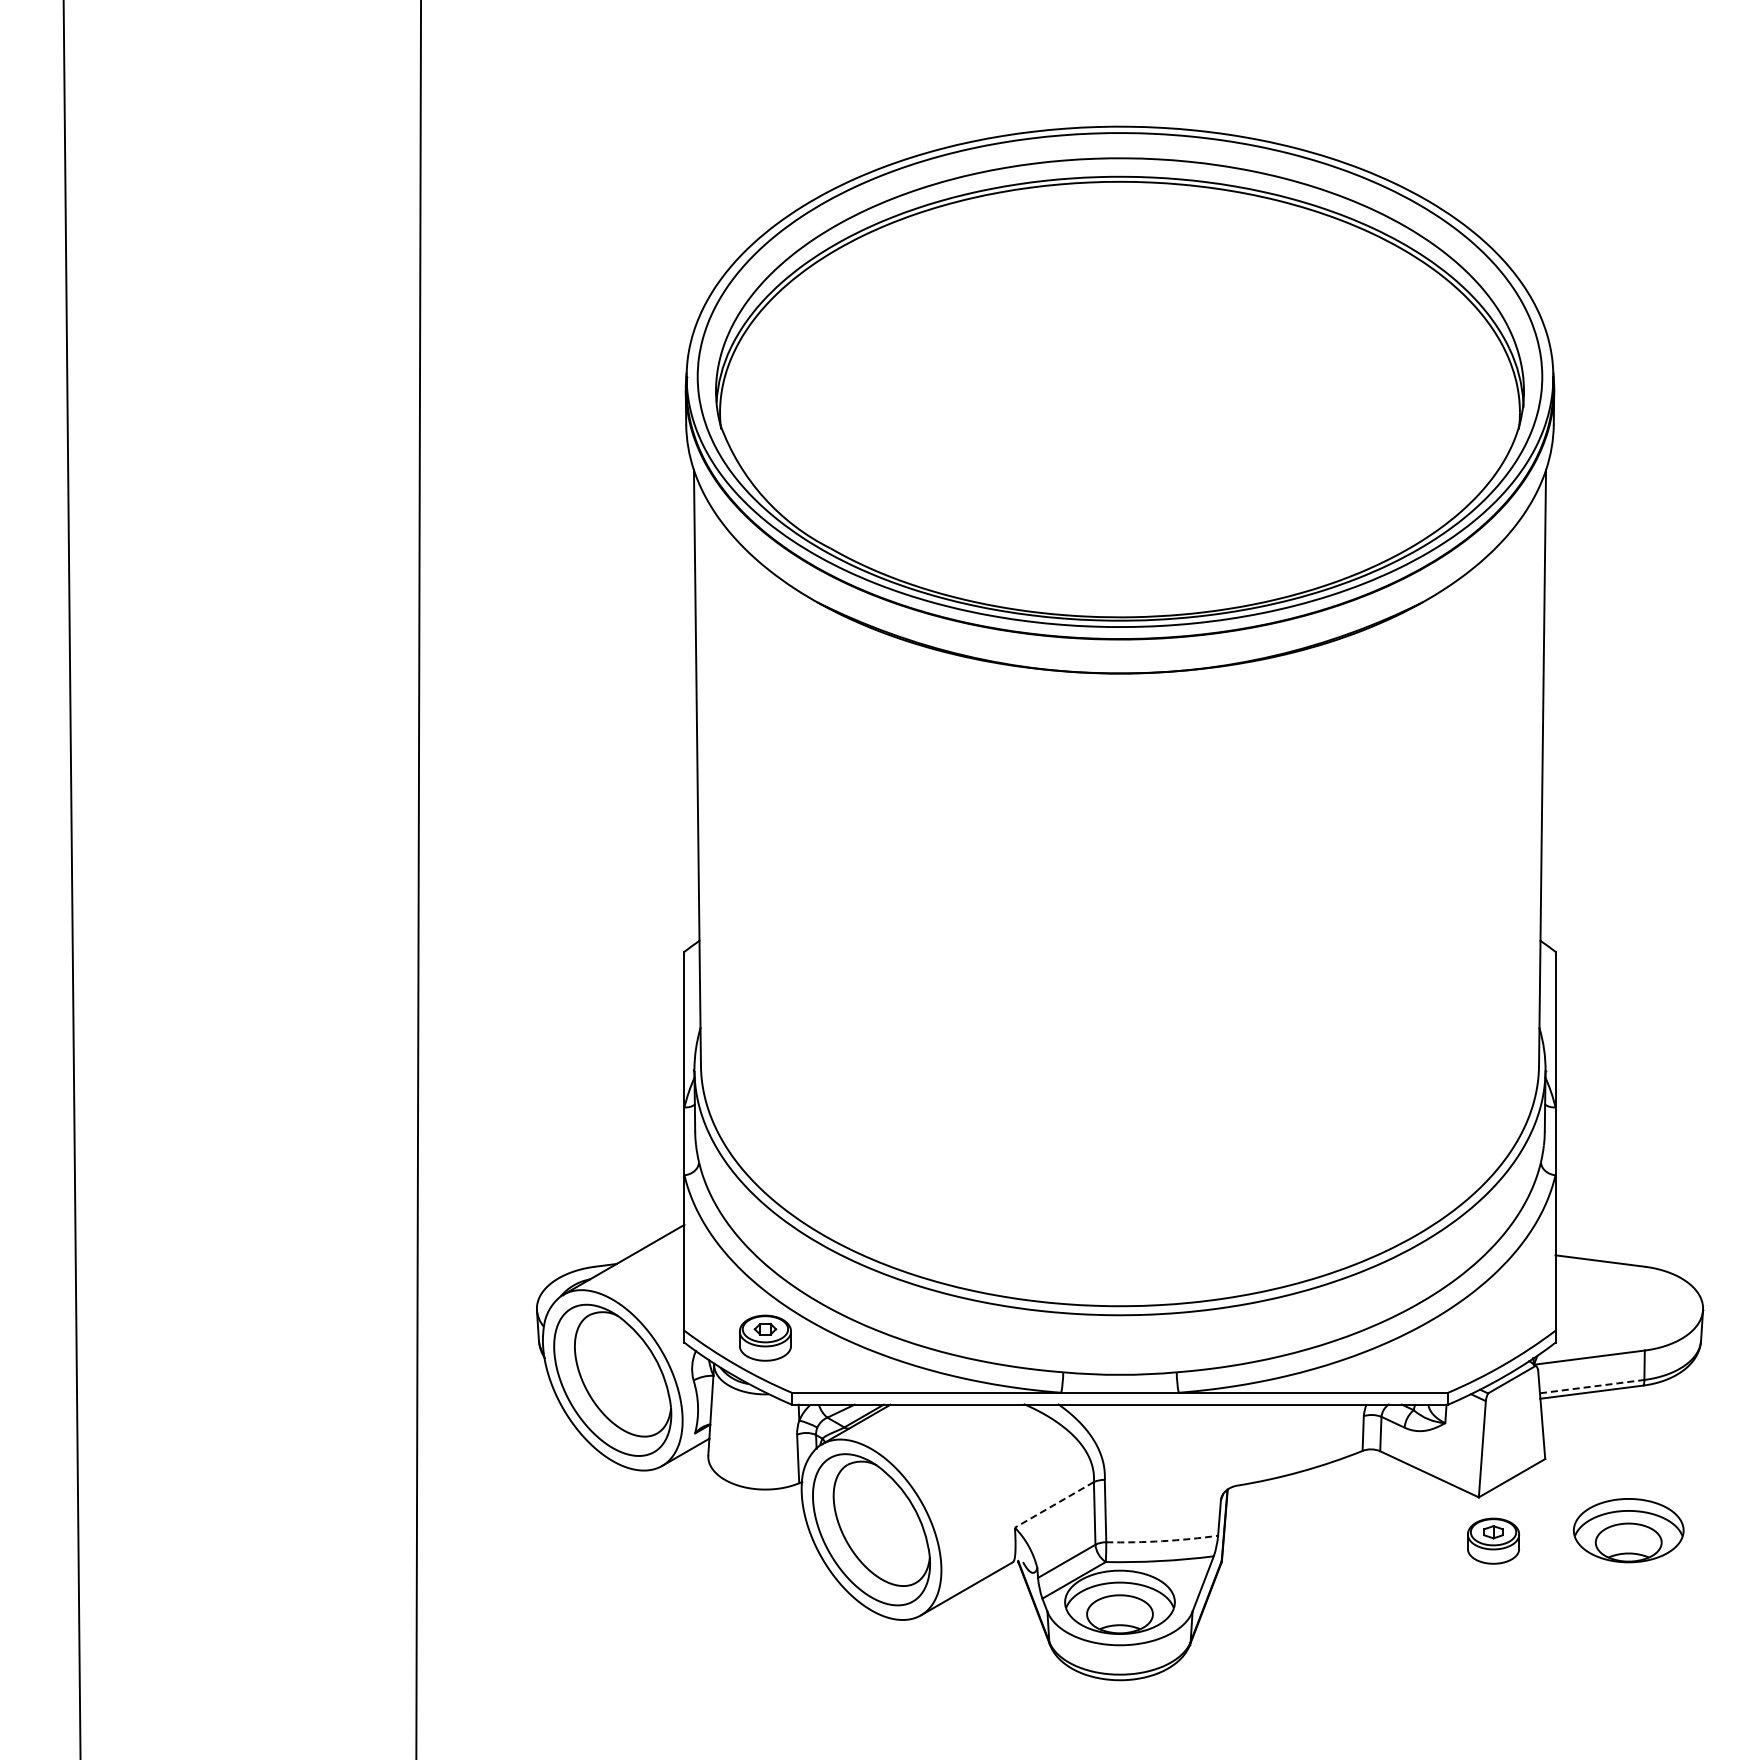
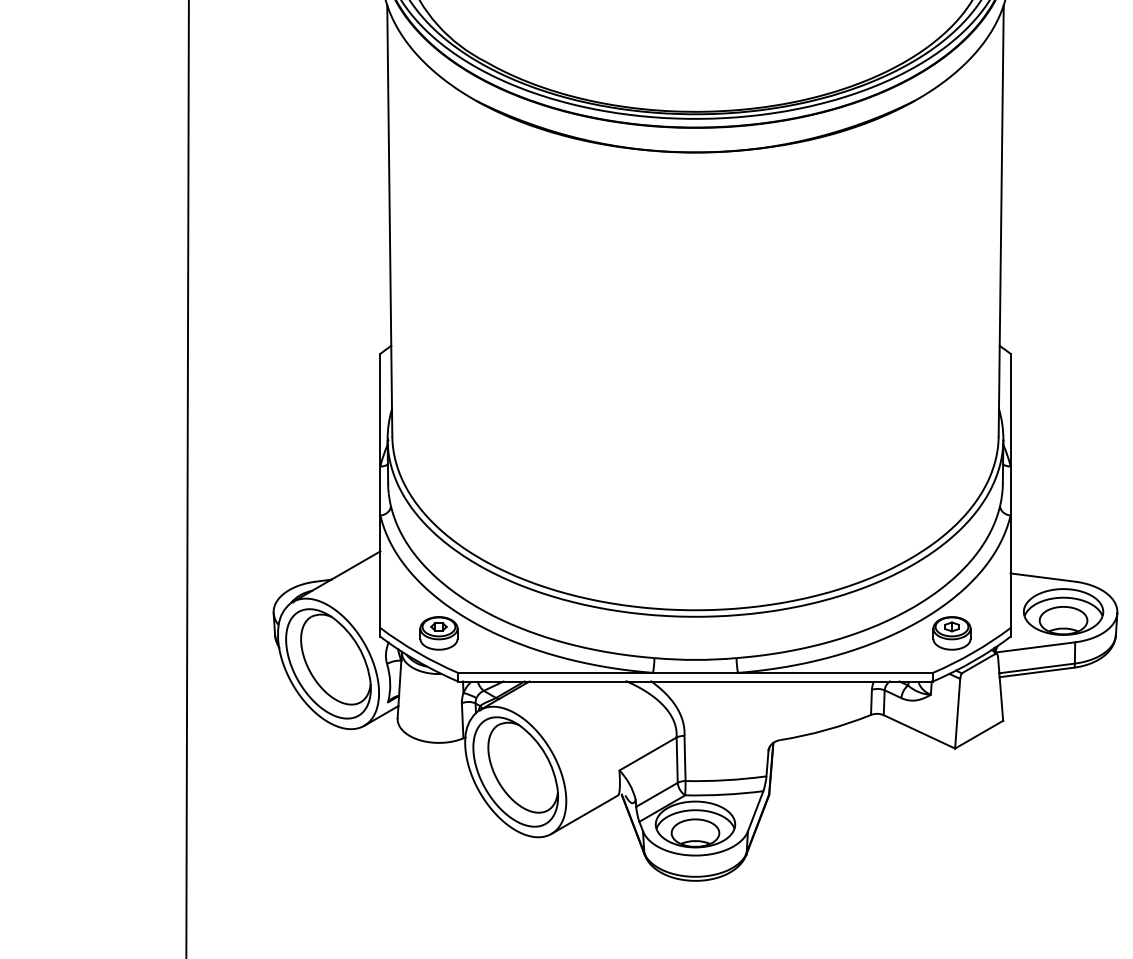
line: (1592, 1386) -> (1037, 668), dashed -> solid
line: (1054, 1504) -> (648, 753), dashed -> solid
part: (1628, 1530) -> (1063, 611), moved
part: (1493, 1540) -> (951, 632), moved
arc: (1162, 1541) -> (726, 780), dashed -> solid

